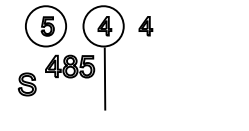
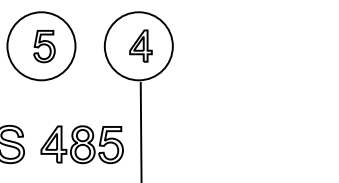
part: (145, 26) -> (209, 46), removed
part: (70, 66) -> (82, 144), moved

